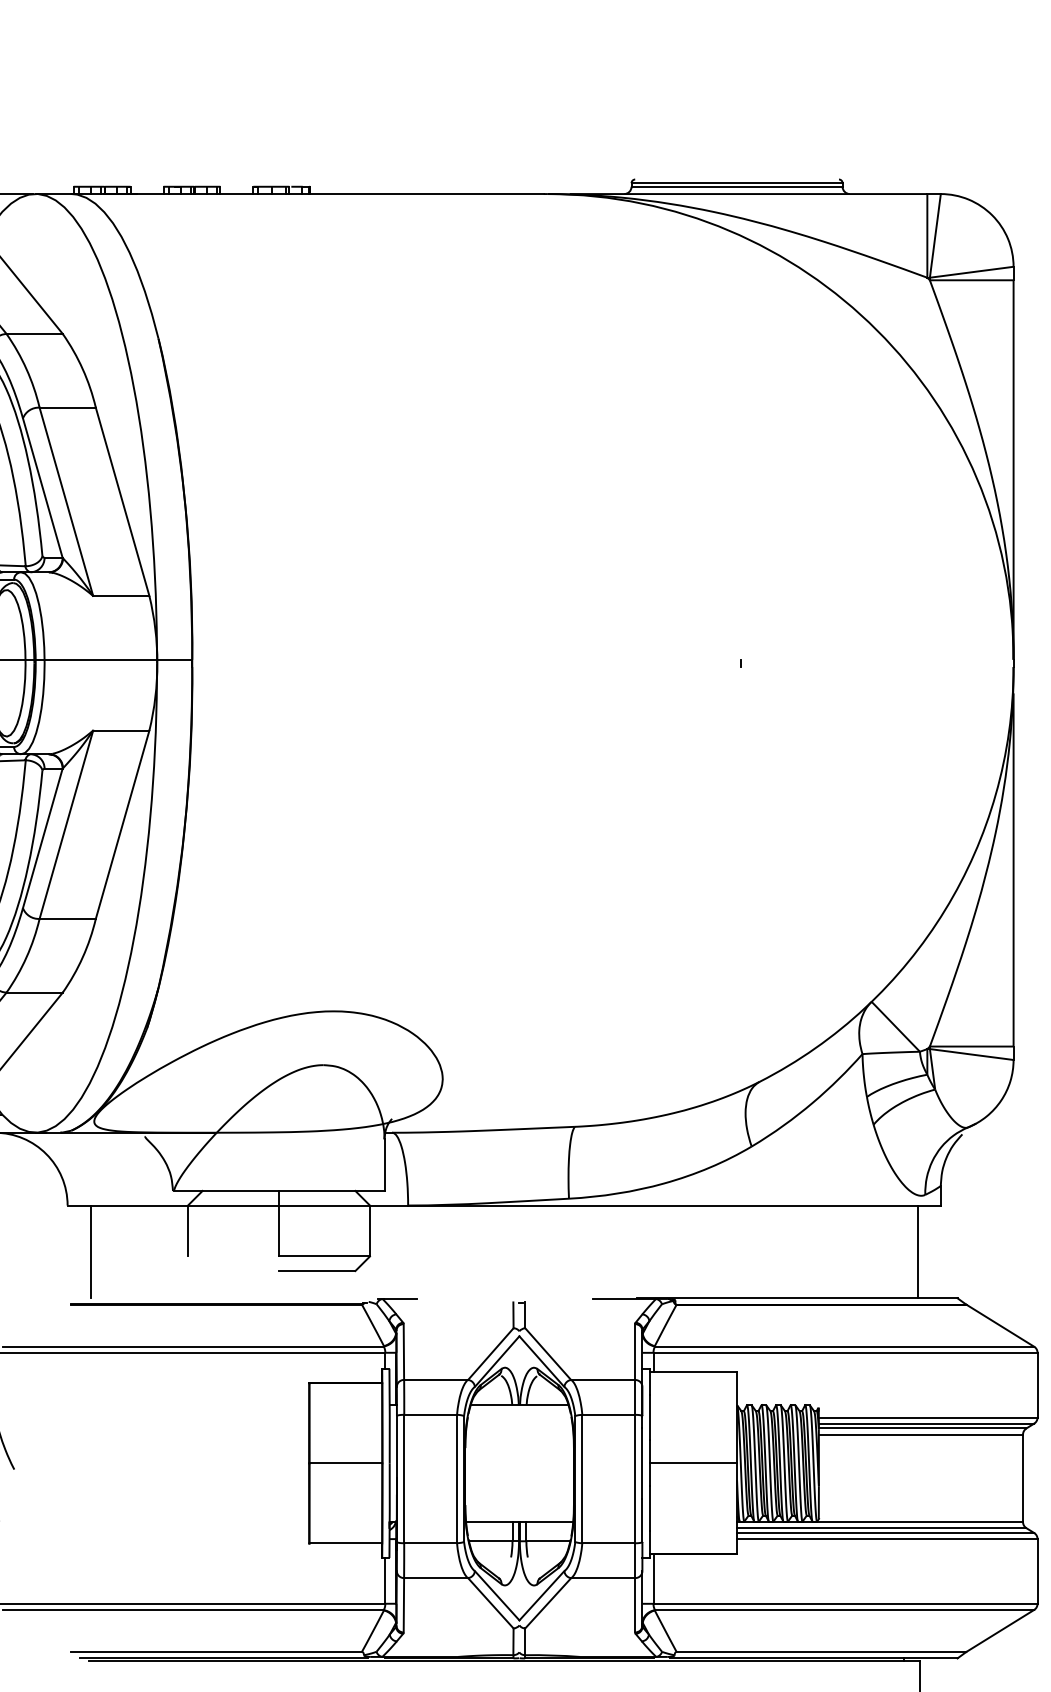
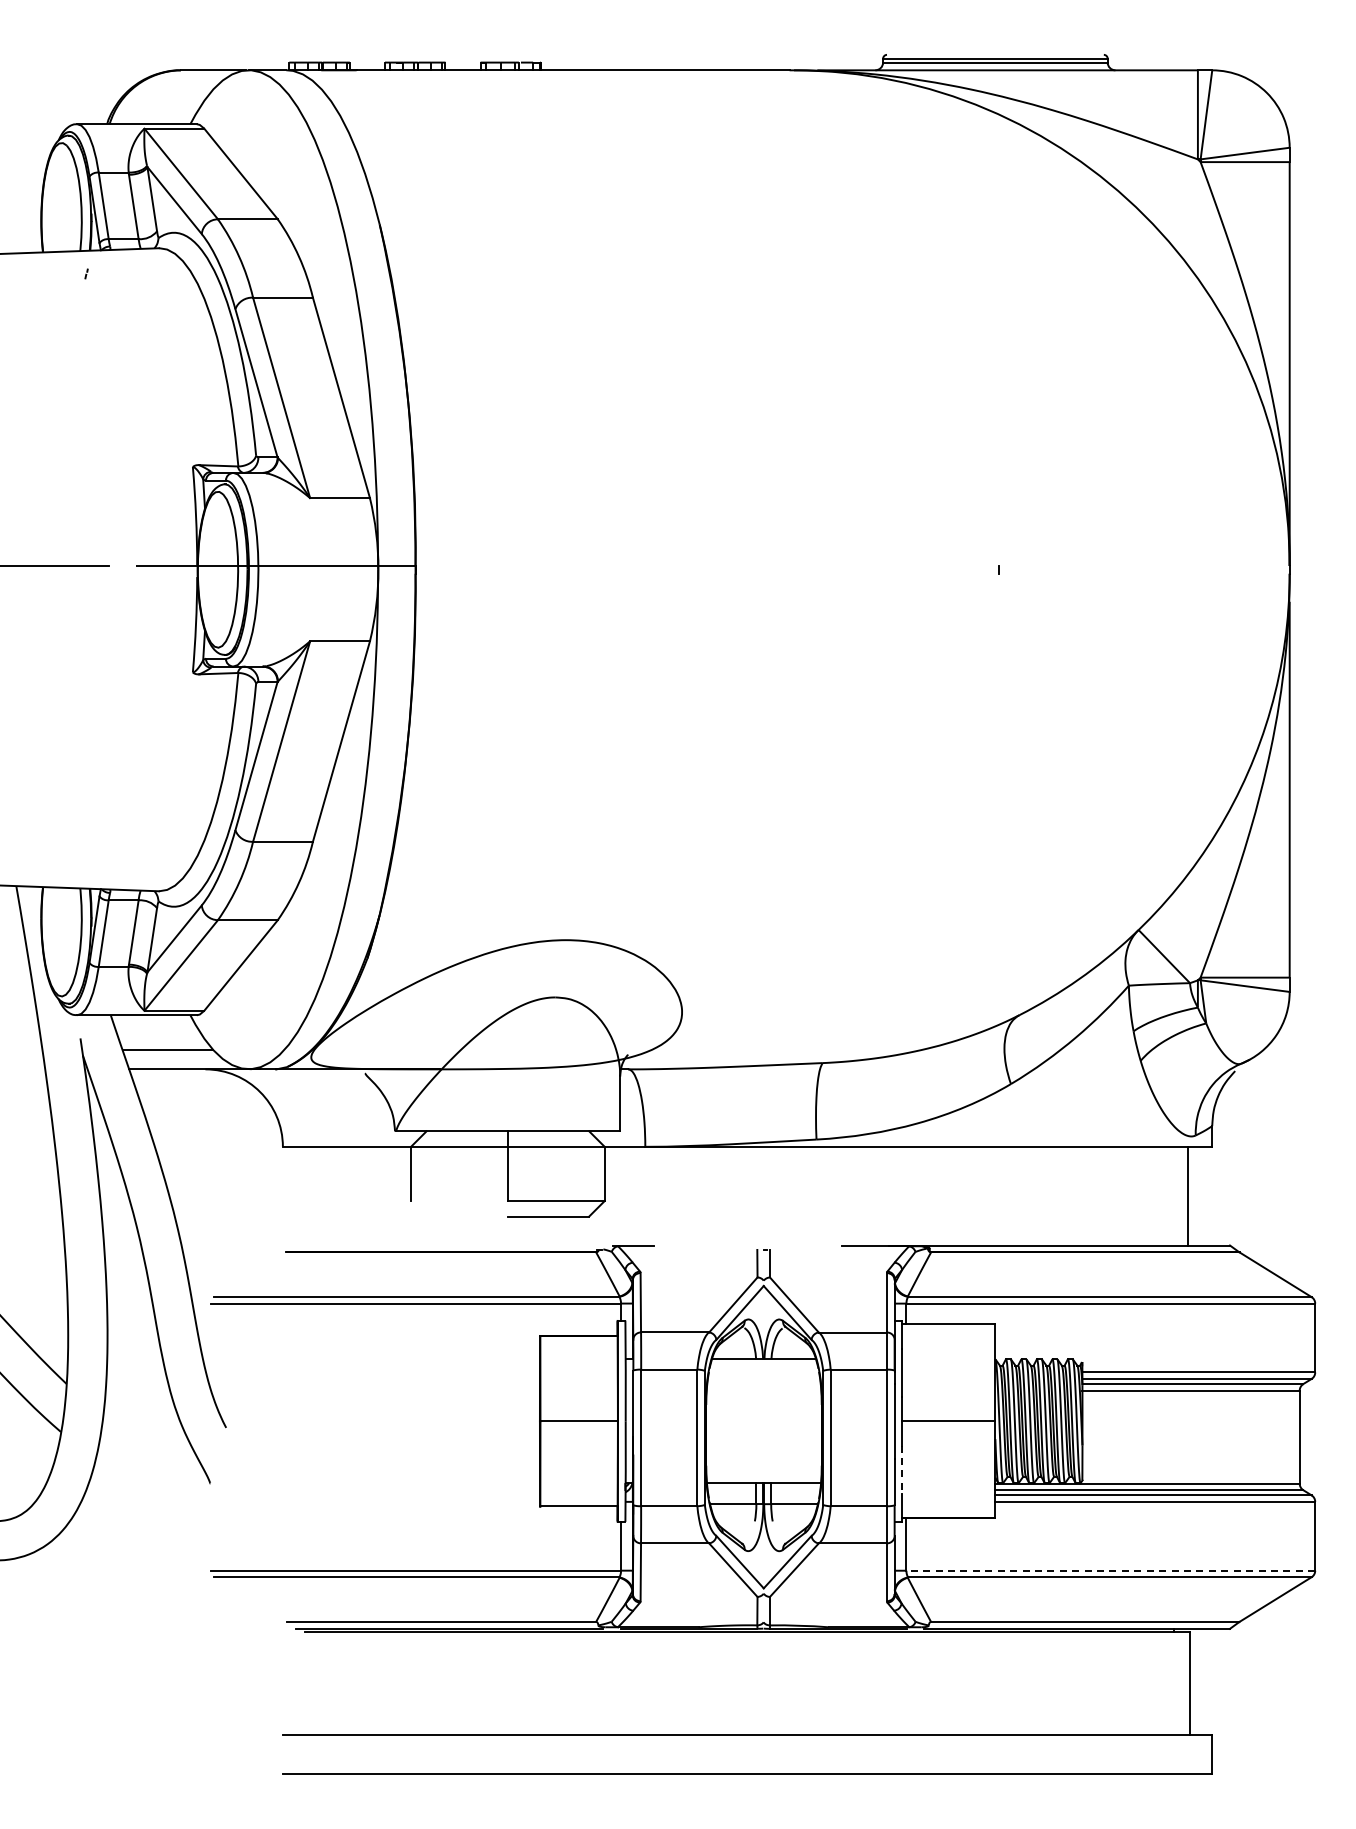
line: (90, 1251) -> (307, 1195), removed
line: (649, 1508) -> (902, 1469), solid -> dashed
line: (845, 1603) -> (1110, 1570), solid -> dashed

